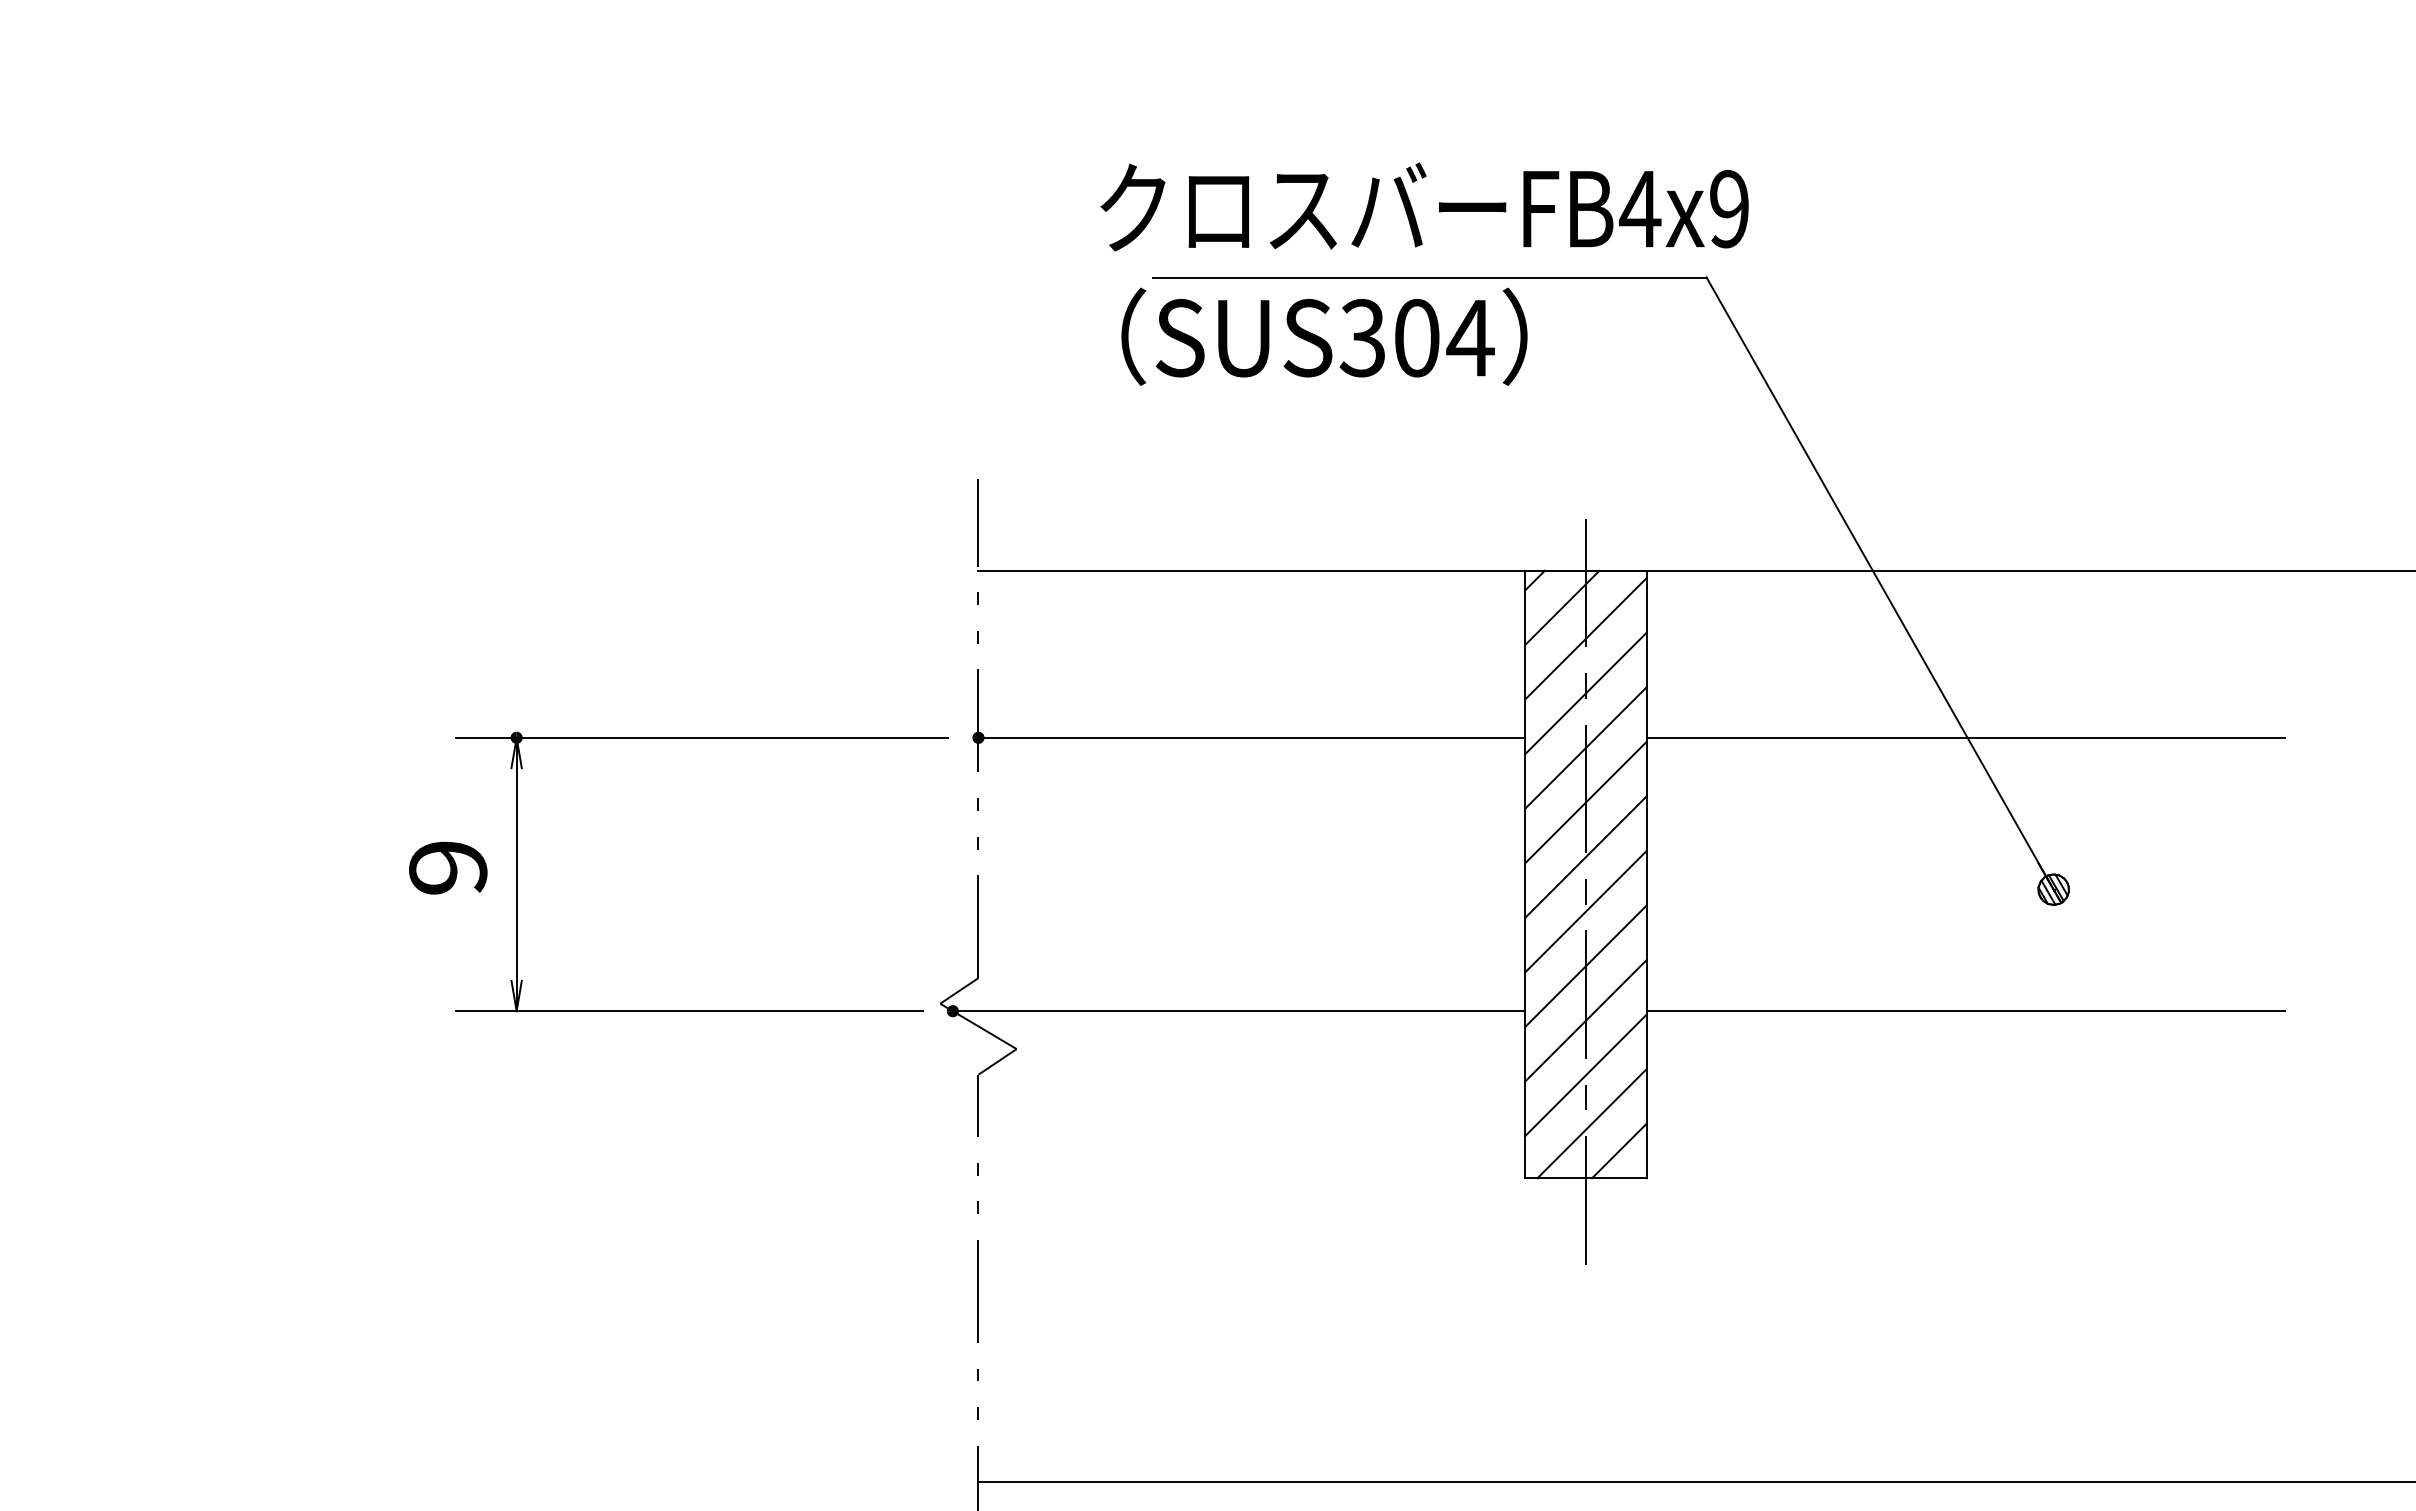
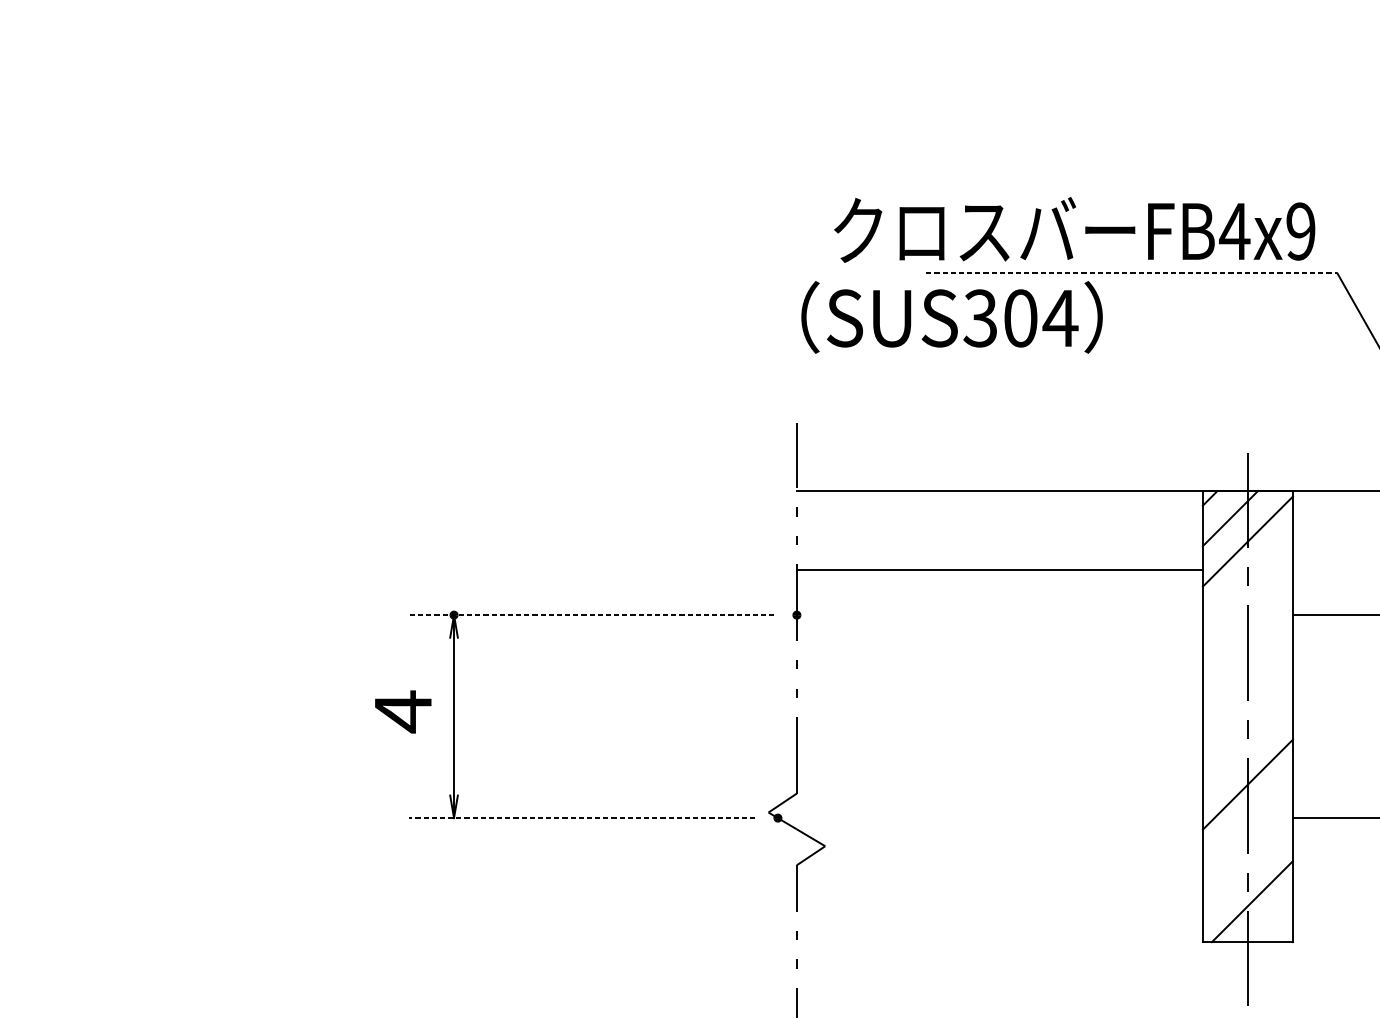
text: (1424, 206) -> (1074, 229), moved
line: (1429, 277) -> (1131, 273), solid -> dashed
text: (1324, 336) -> (952, 317), moved
line: (1585, 693) -> (1247, 582), removed
line: (701, 737) -> (591, 614), solid -> dashed
line: (1251, 737) -> (999, 569), moved
line: (1585, 747) -> (1247, 622), removed
line: (1585, 802) -> (1247, 663), removed
line: (1585, 856) -> (1247, 703), removed
text: (448, 868) -> (403, 712), 9 -> 4
line: (1585, 911) -> (1247, 744), removed
line: (688, 1011) -> (581, 818), solid -> dashed
line: (1238, 1011) -> (989, 818), removed
line: (1585, 1020) -> (1247, 825), removed
line: (1585, 1075) -> (1247, 865), removed
line: (1619, 1150) -> (1272, 921), removed

